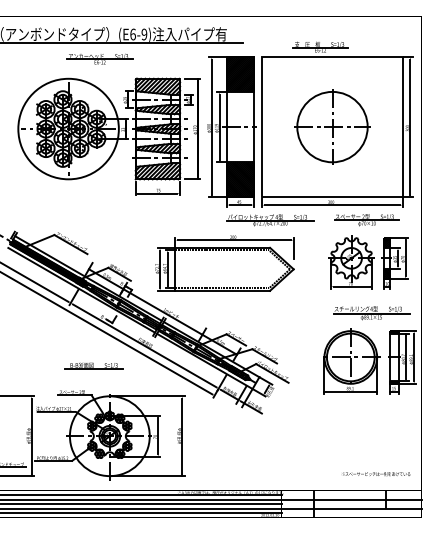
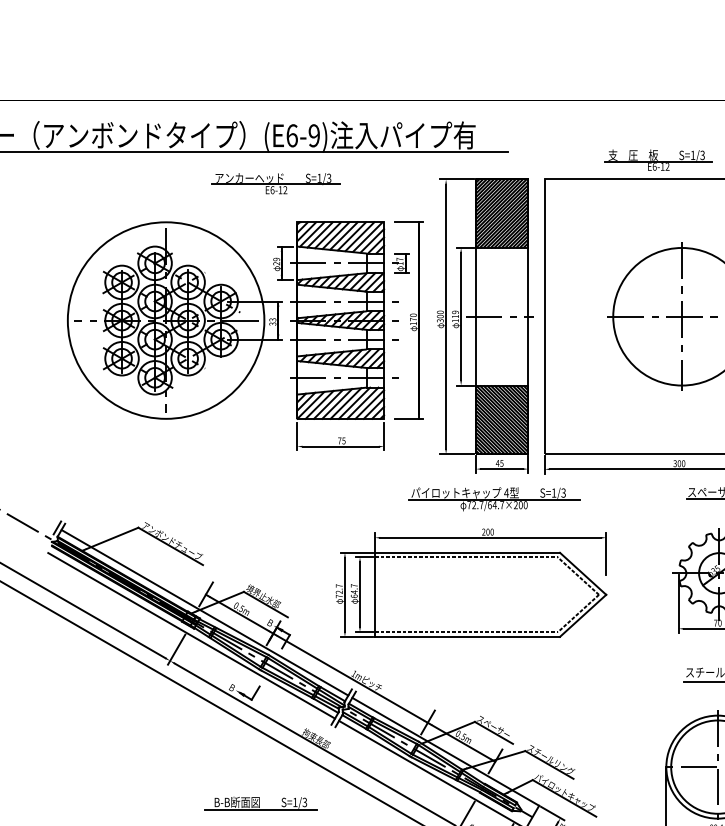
part: (99, 58) -> (275, 182), moved
part: (270, 220) -> (494, 499), moved
part: (93, 365) -> (259, 802), moved

